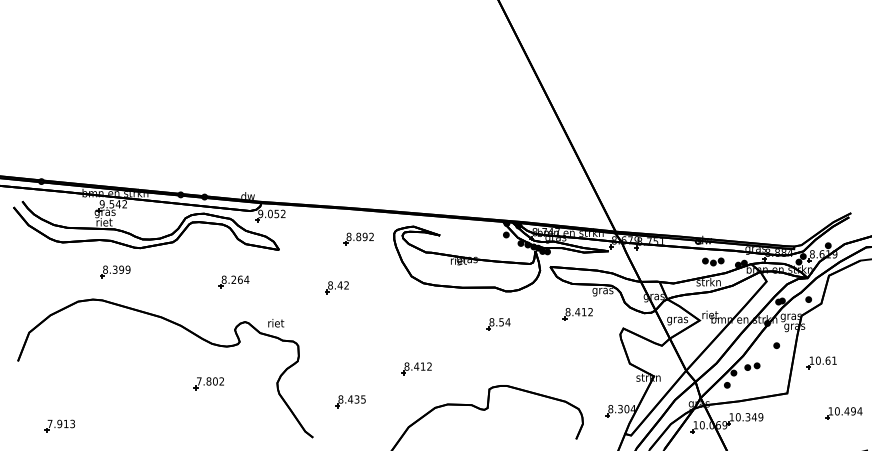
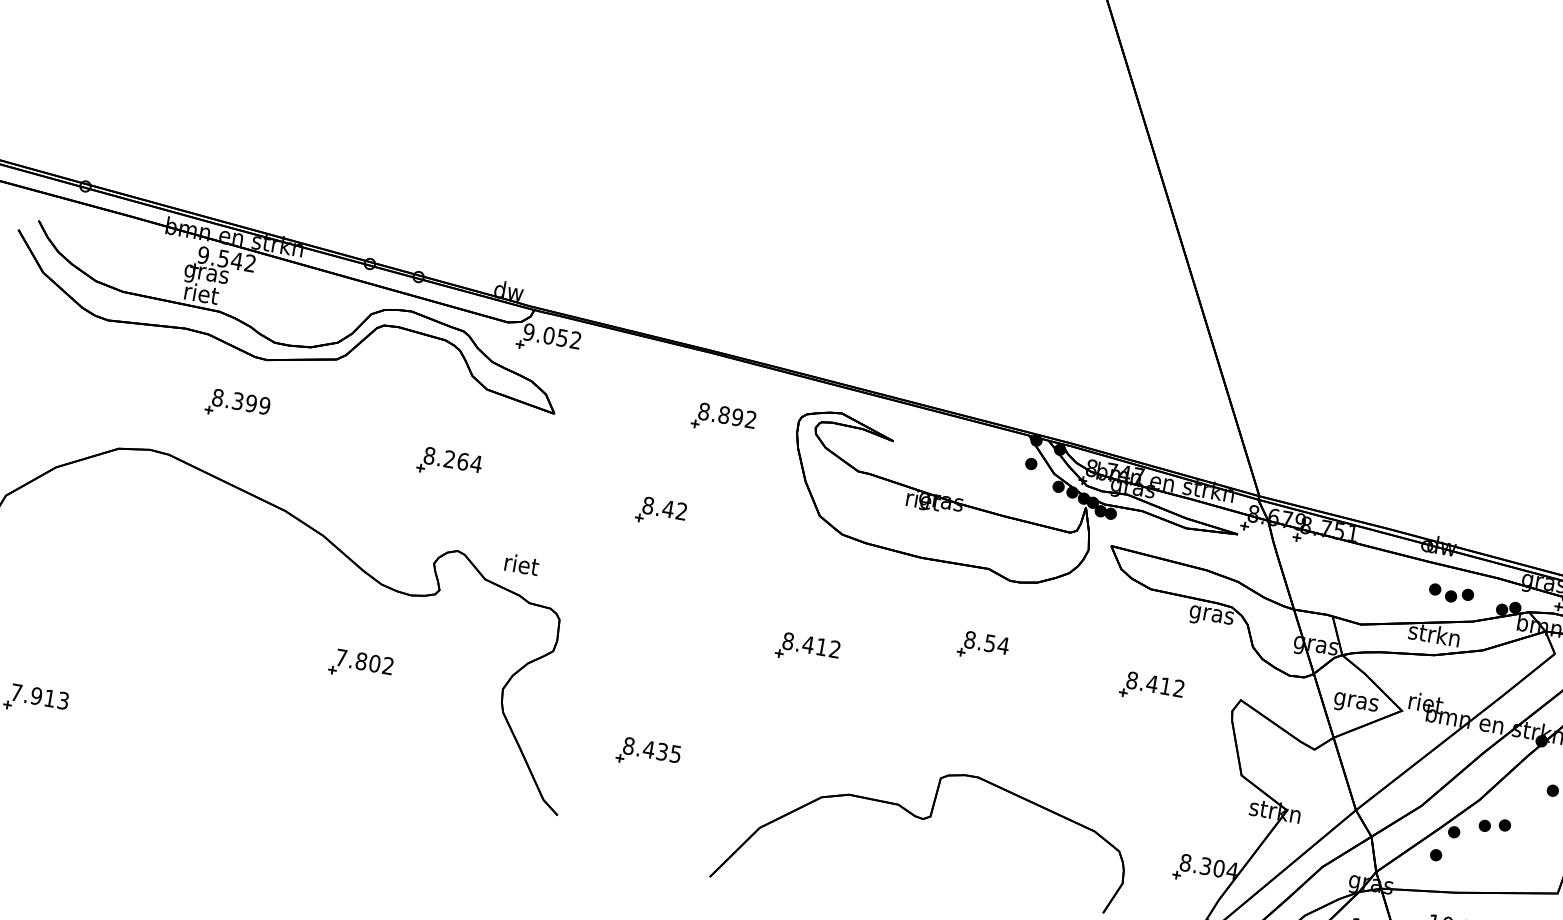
part: (115, 271) -> (238, 404), moved
part: (577, 314) -> (1150, 688), moved
part: (416, 368) -> (807, 648), moved

